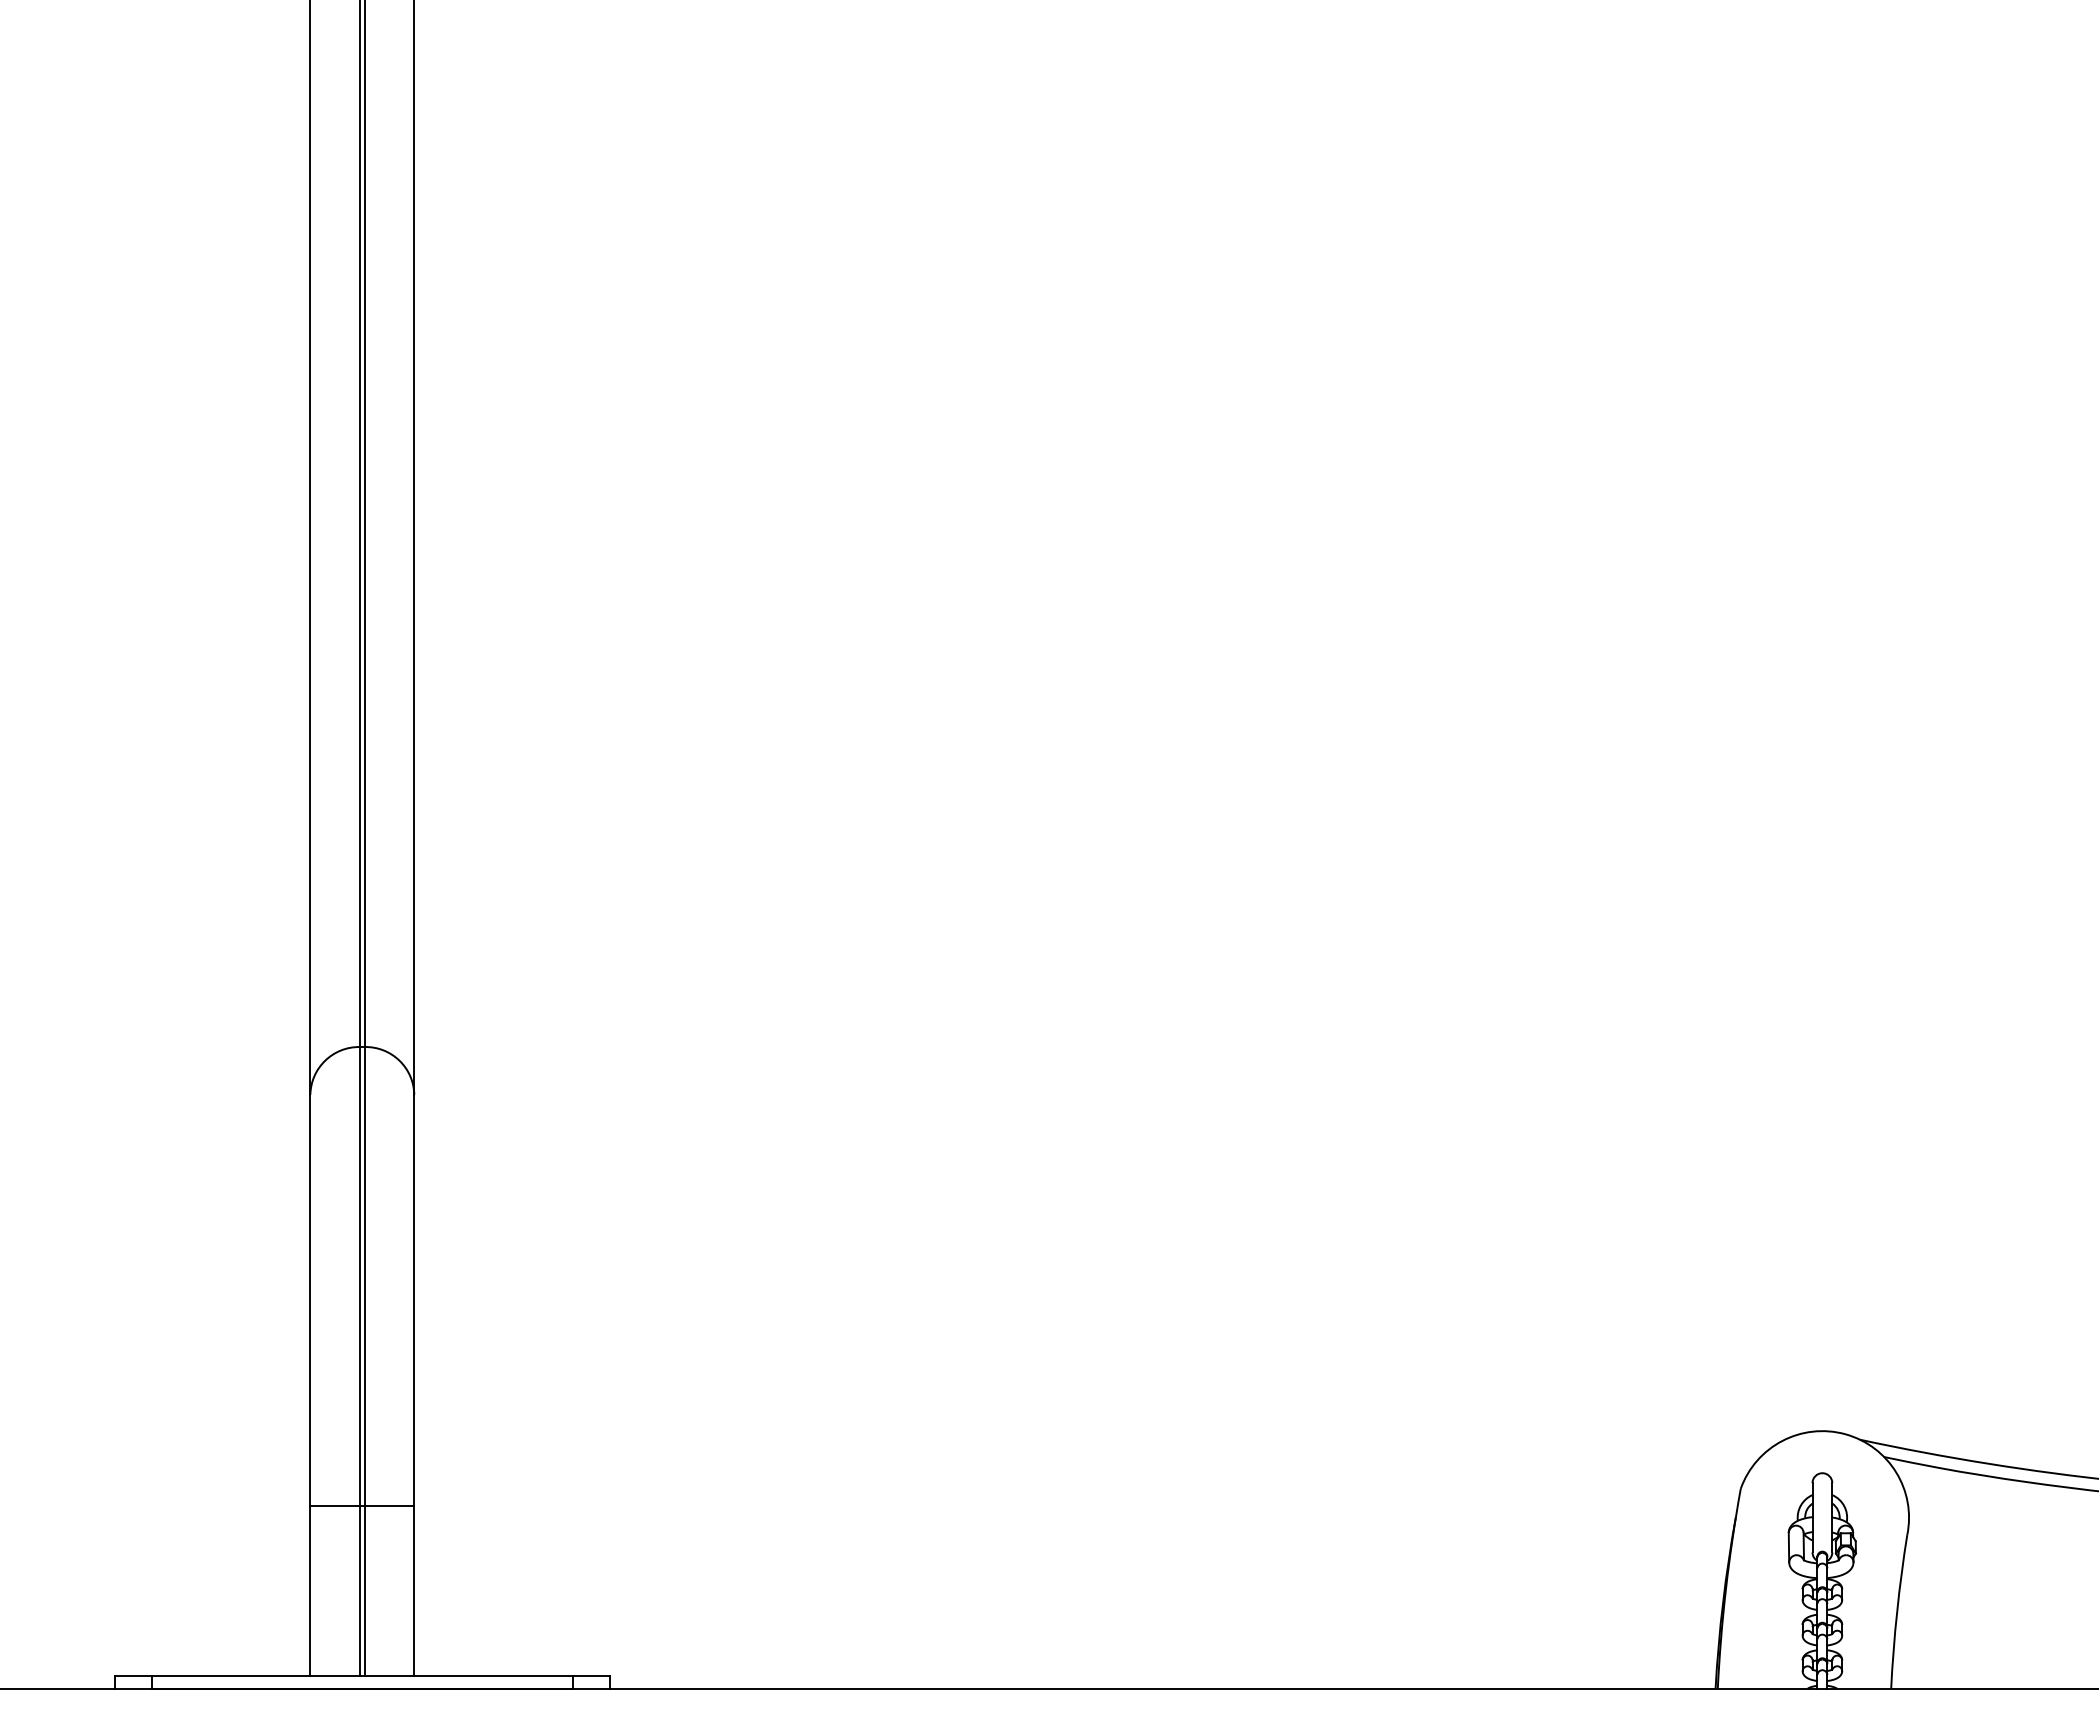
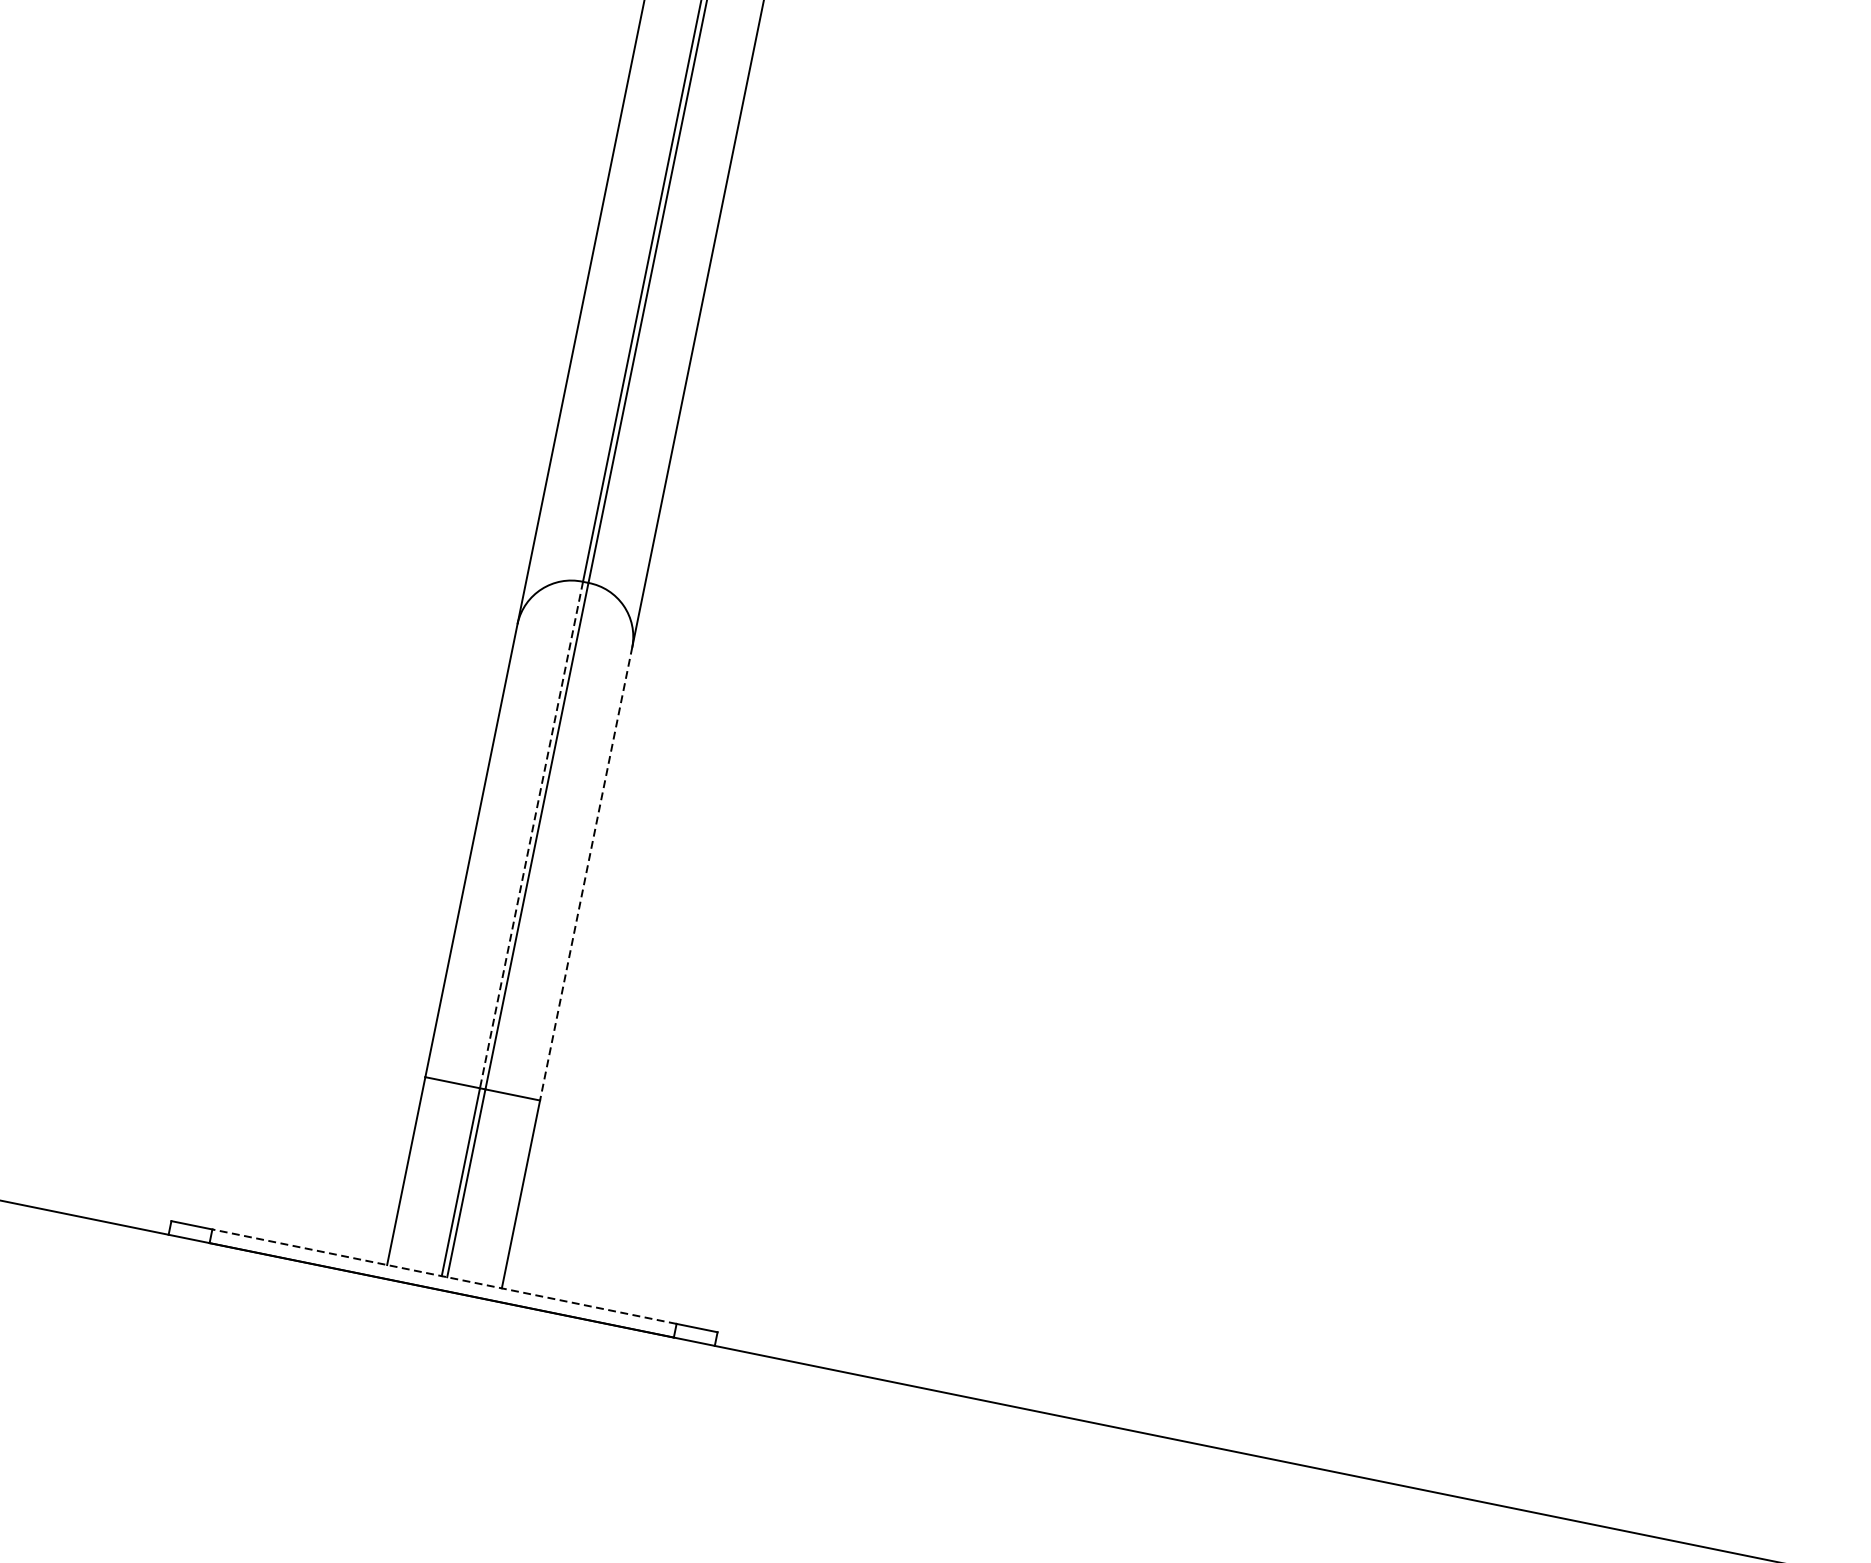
line: (359, 1277) -> (530, 836), solid -> dashed
line: (414, 1300) -> (586, 873), solid -> dashed
line: (361, 1676) -> (443, 1276), solid -> dashed

